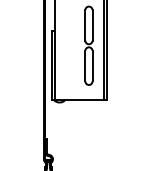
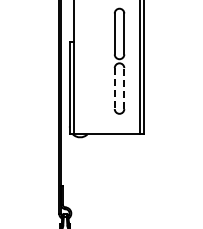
line: (85, 66) -> (114, 89), solid -> dashed
line: (92, 66) -> (124, 88), solid -> dashed

